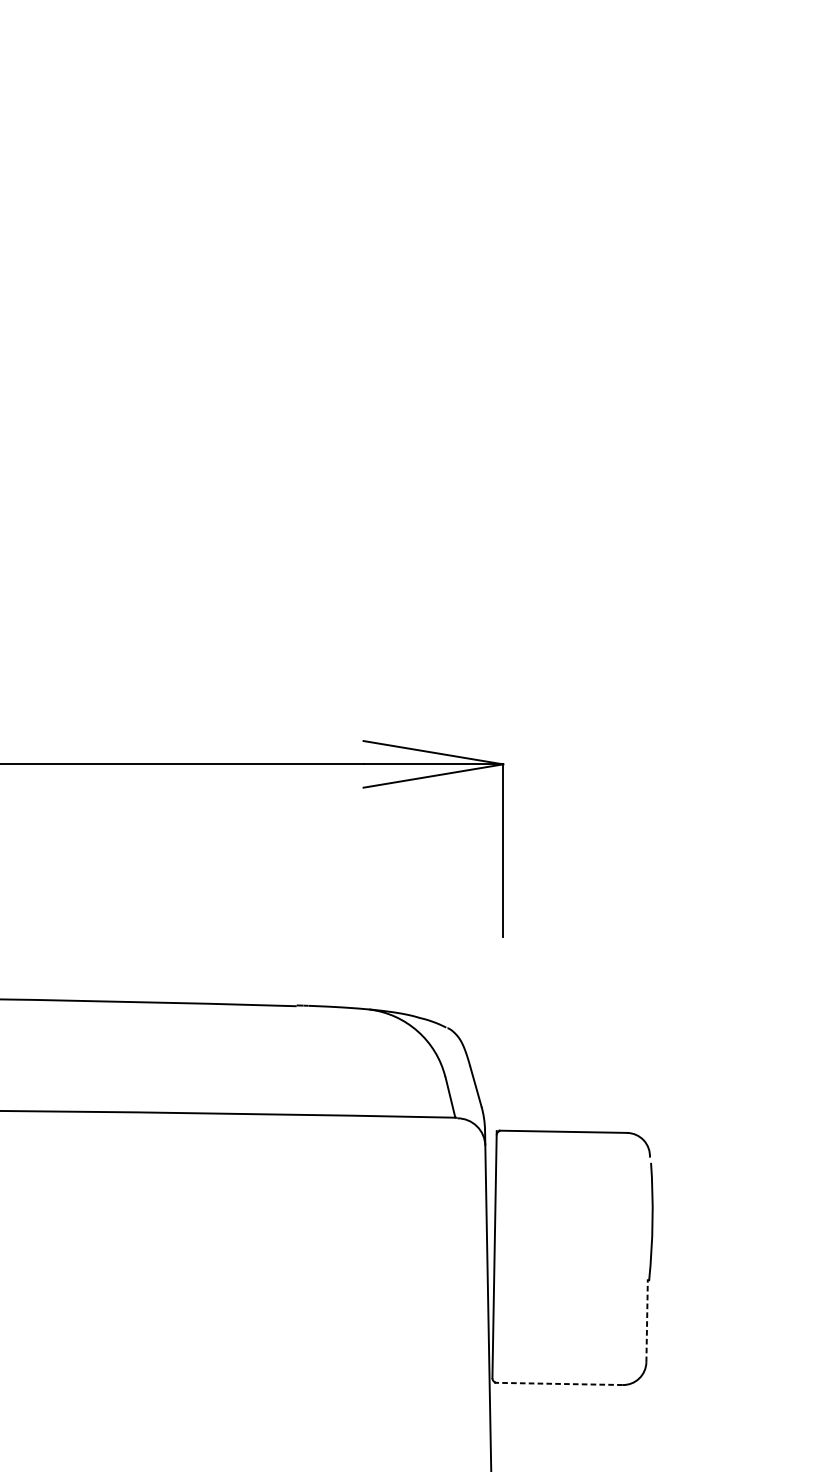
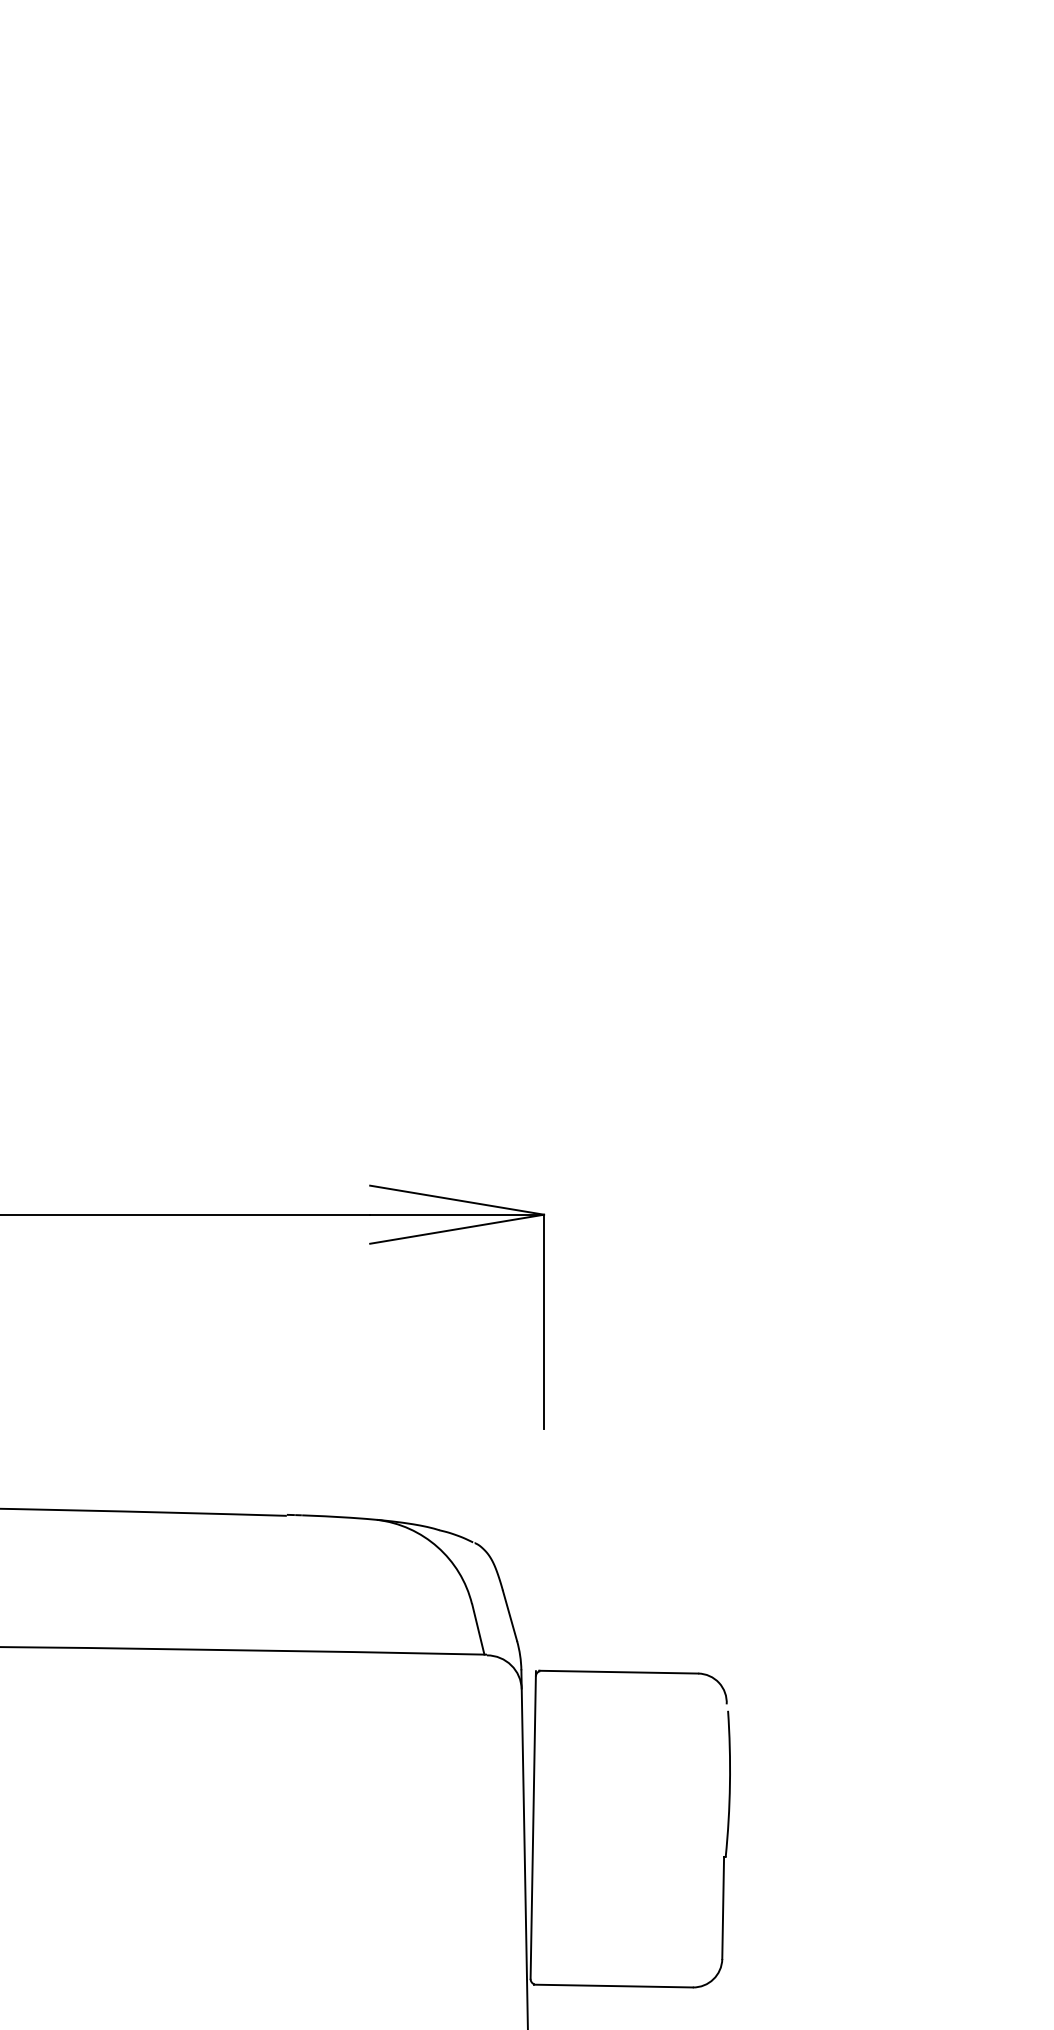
line: (647, 1320) -> (723, 1907), dashed -> solid
line: (558, 1384) -> (612, 1986), dashed -> solid

